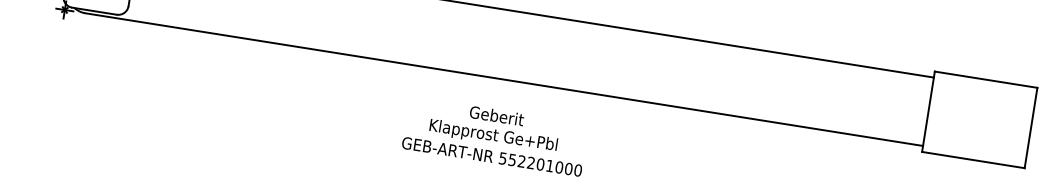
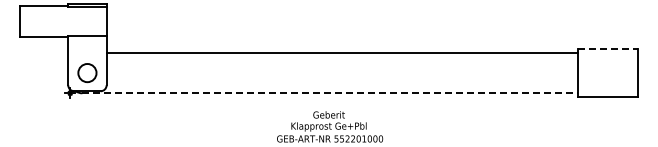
line: (504, 80) -> (330, 93), solid -> dashed
line: (987, 80) -> (608, 49), solid -> dashed

